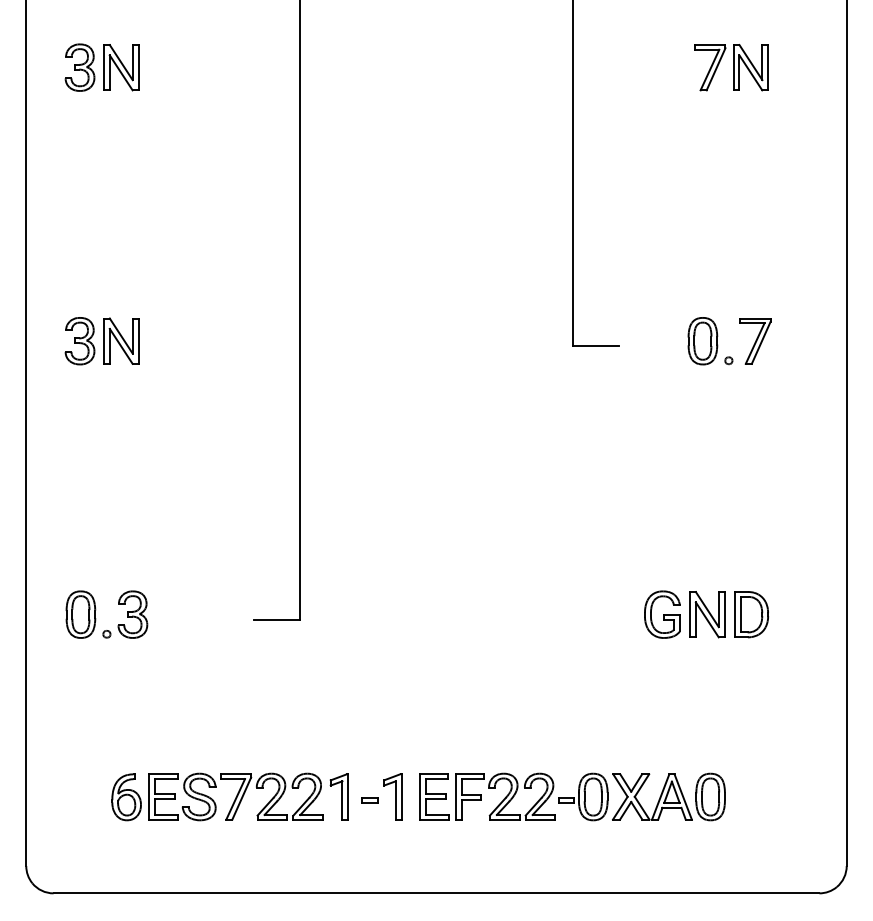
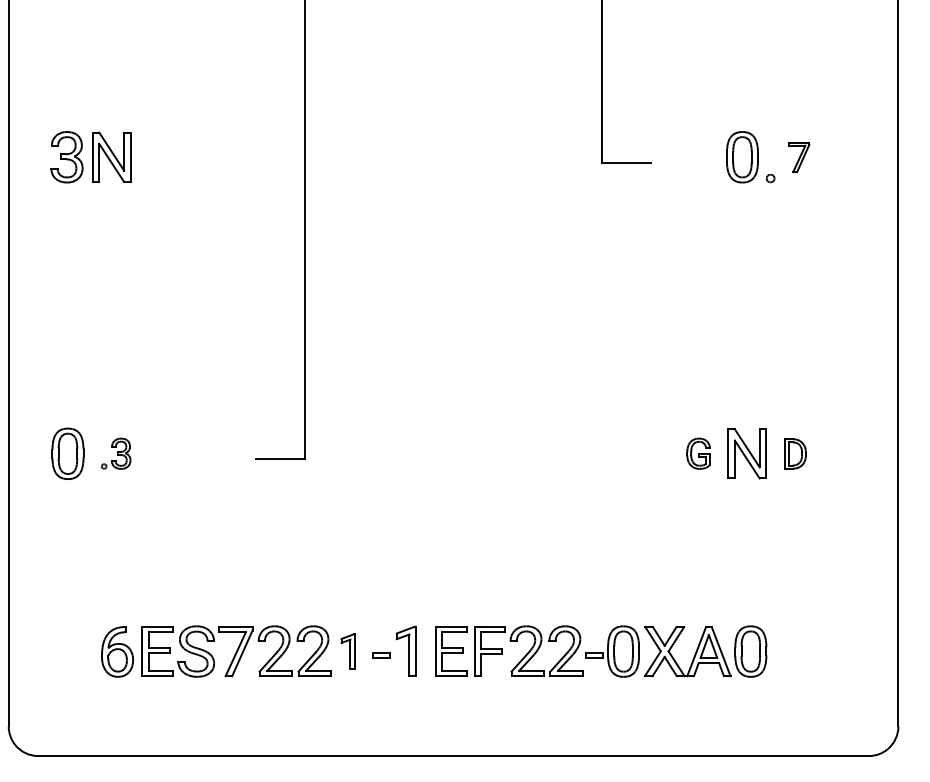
part: (755, 341) -> (799, 157), size x0.6
part: (125, 614) -> (116, 453), size x0.6
part: (662, 614) -> (698, 453), size x0.6
part: (751, 614) -> (795, 453), size x0.6
part: (338, 796) -> (347, 651), size x0.7

